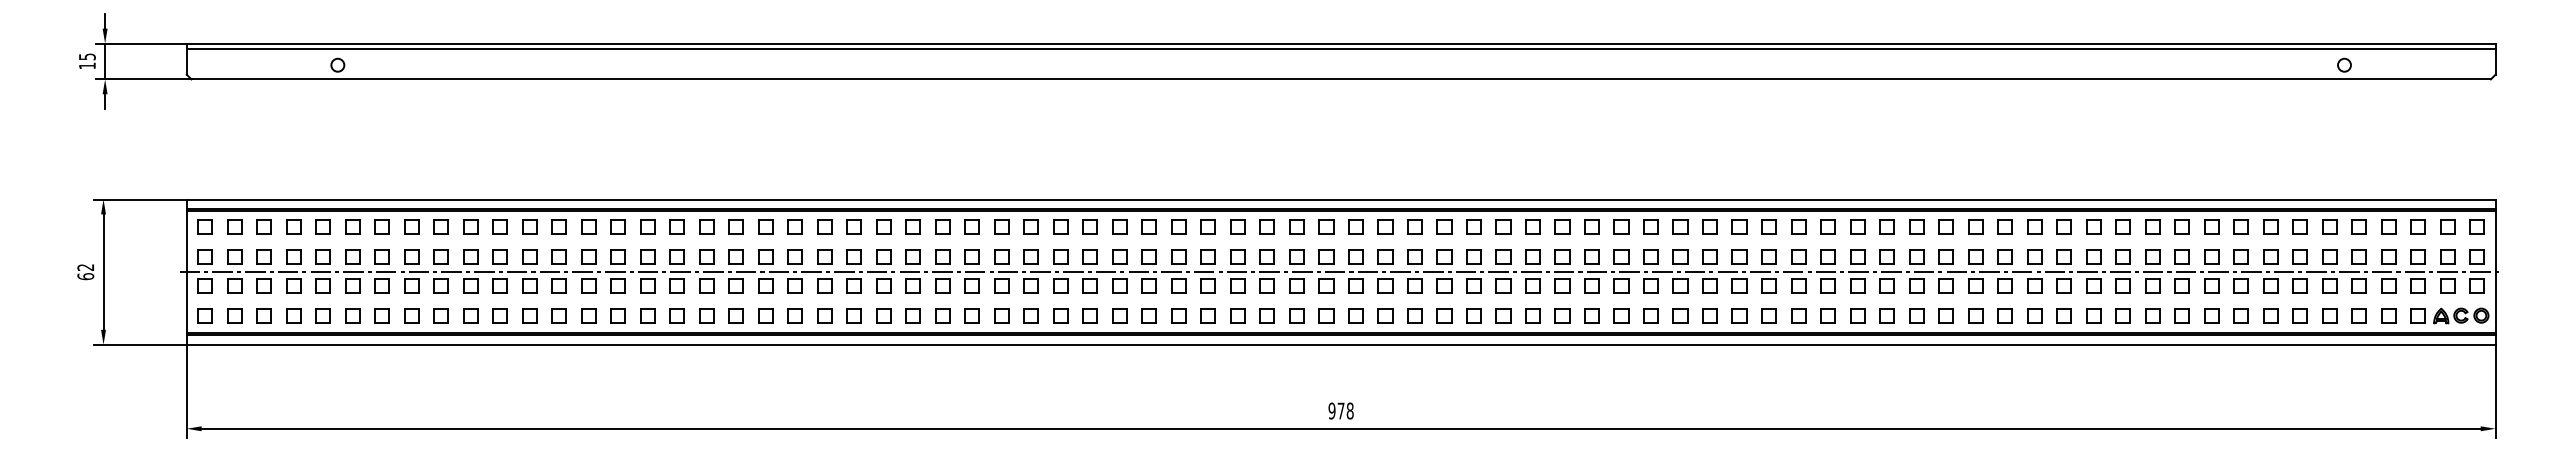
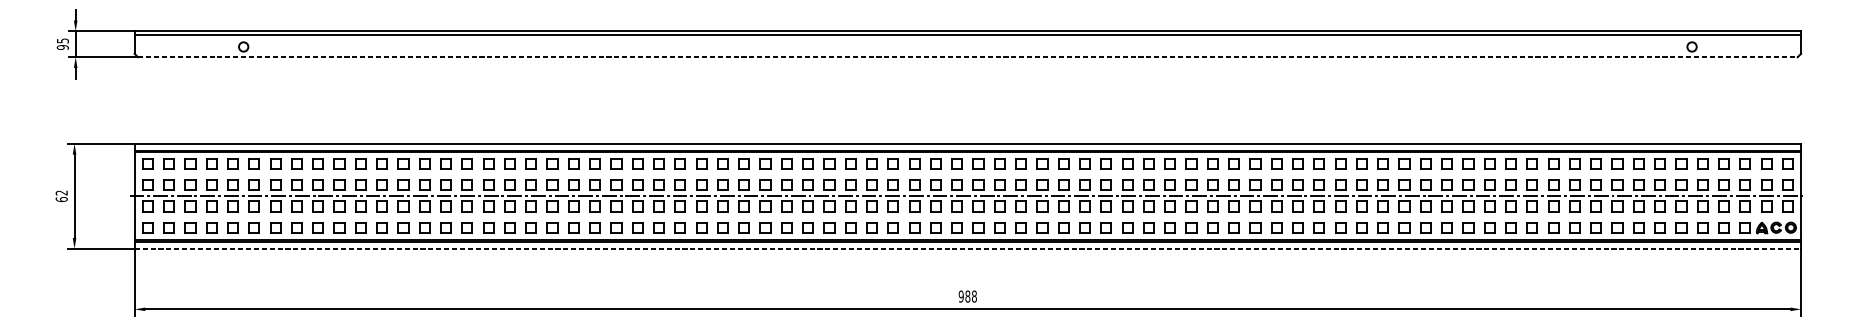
text: (87, 65) -> (62, 47), 15 -> 95
line: (1341, 79) -> (968, 57), solid -> dashed
line: (1341, 344) -> (968, 248), solid -> dashed
text: (1340, 410) -> (967, 296), 978 -> 988

